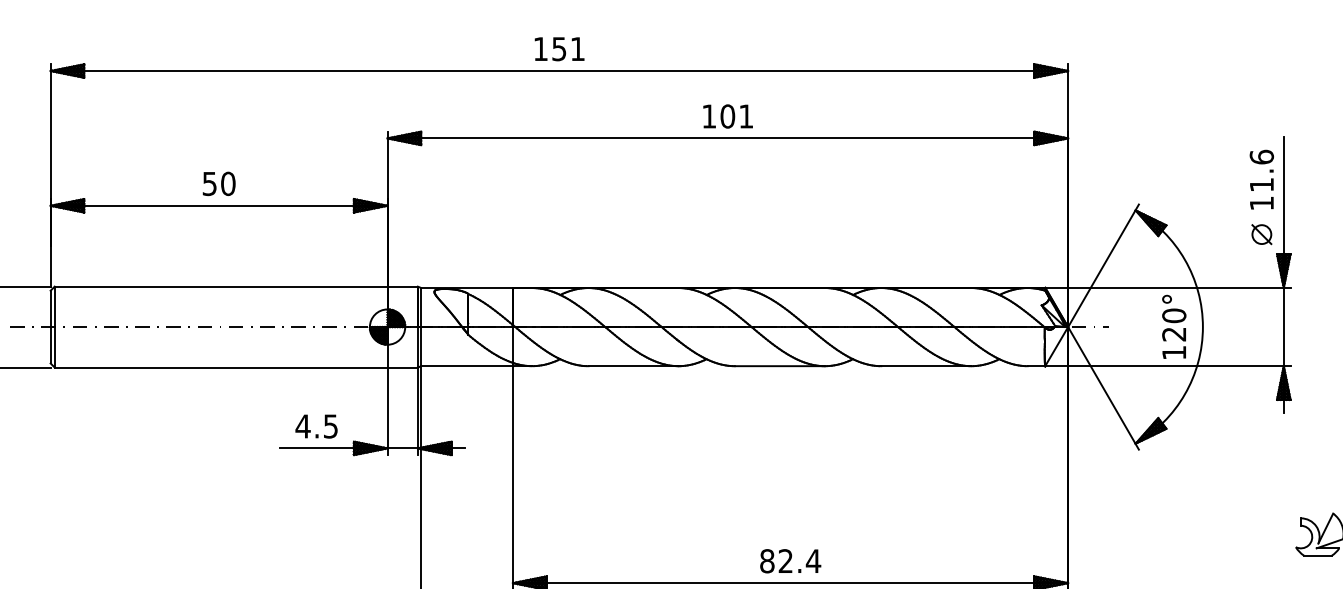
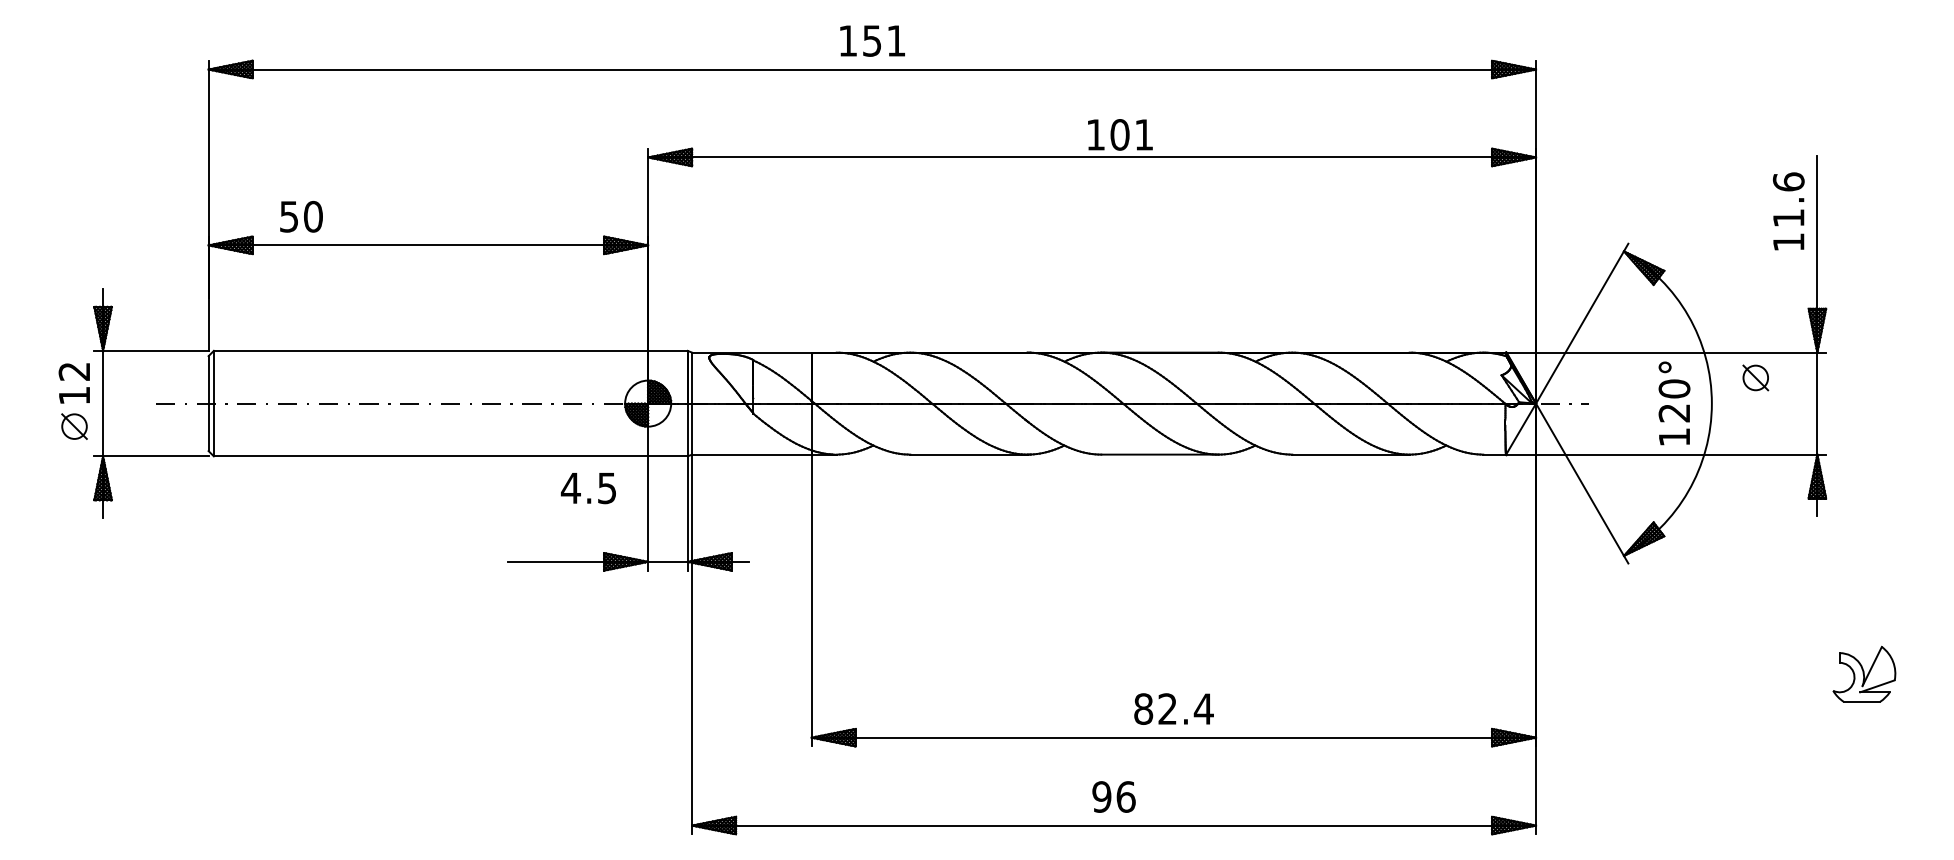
text: (728, 116) -> (1120, 134), moved
text: (219, 183) -> (301, 216), moved
part: (1261, 234) -> (1755, 377), moved
text: (316, 426) -> (588, 488), moved

